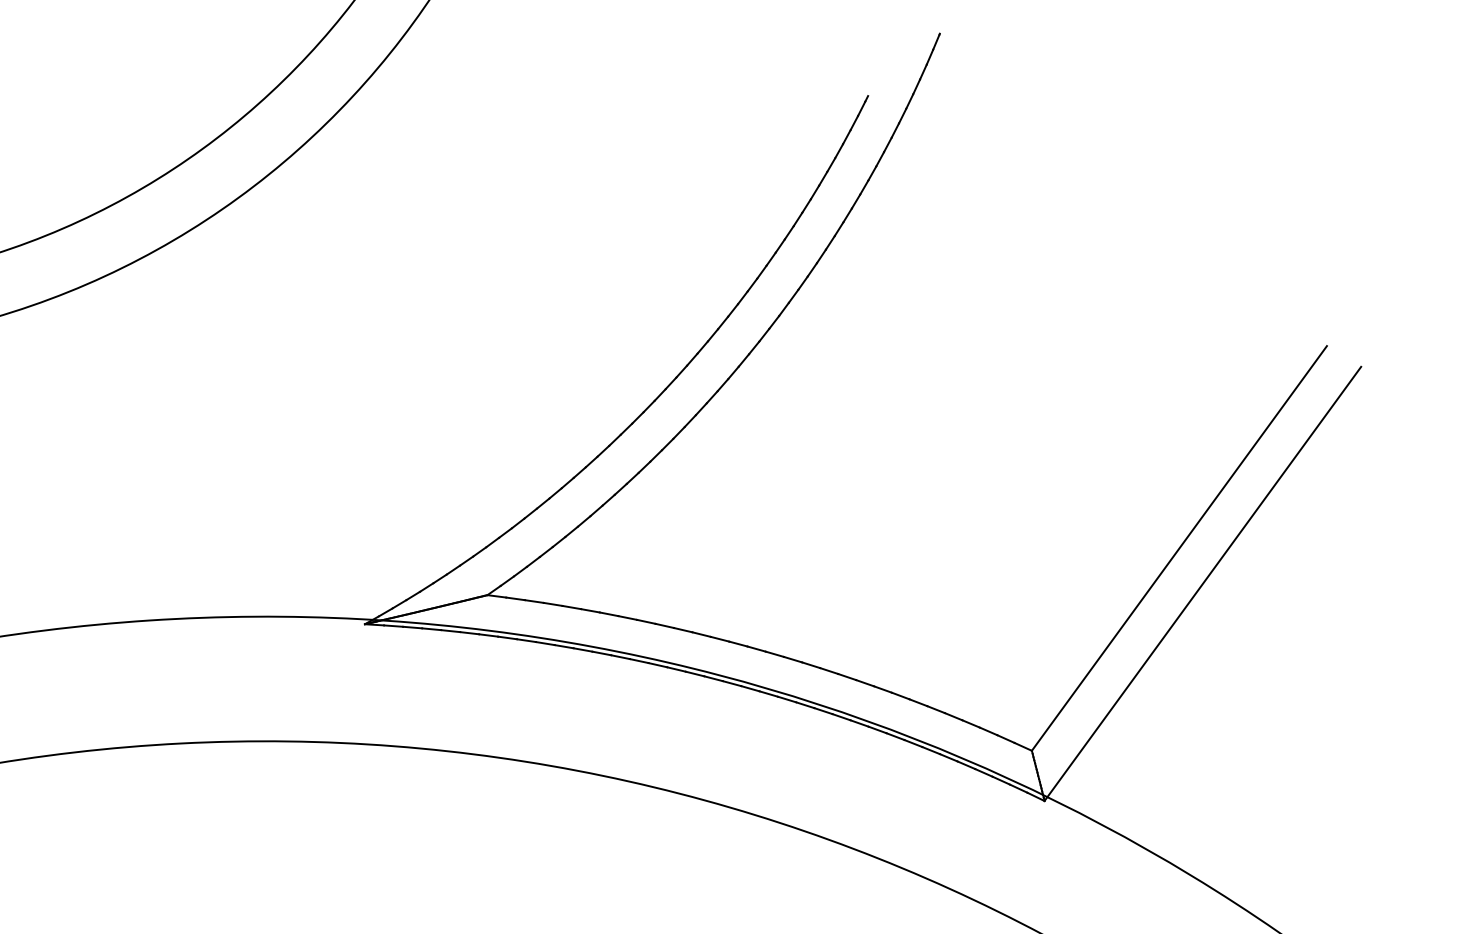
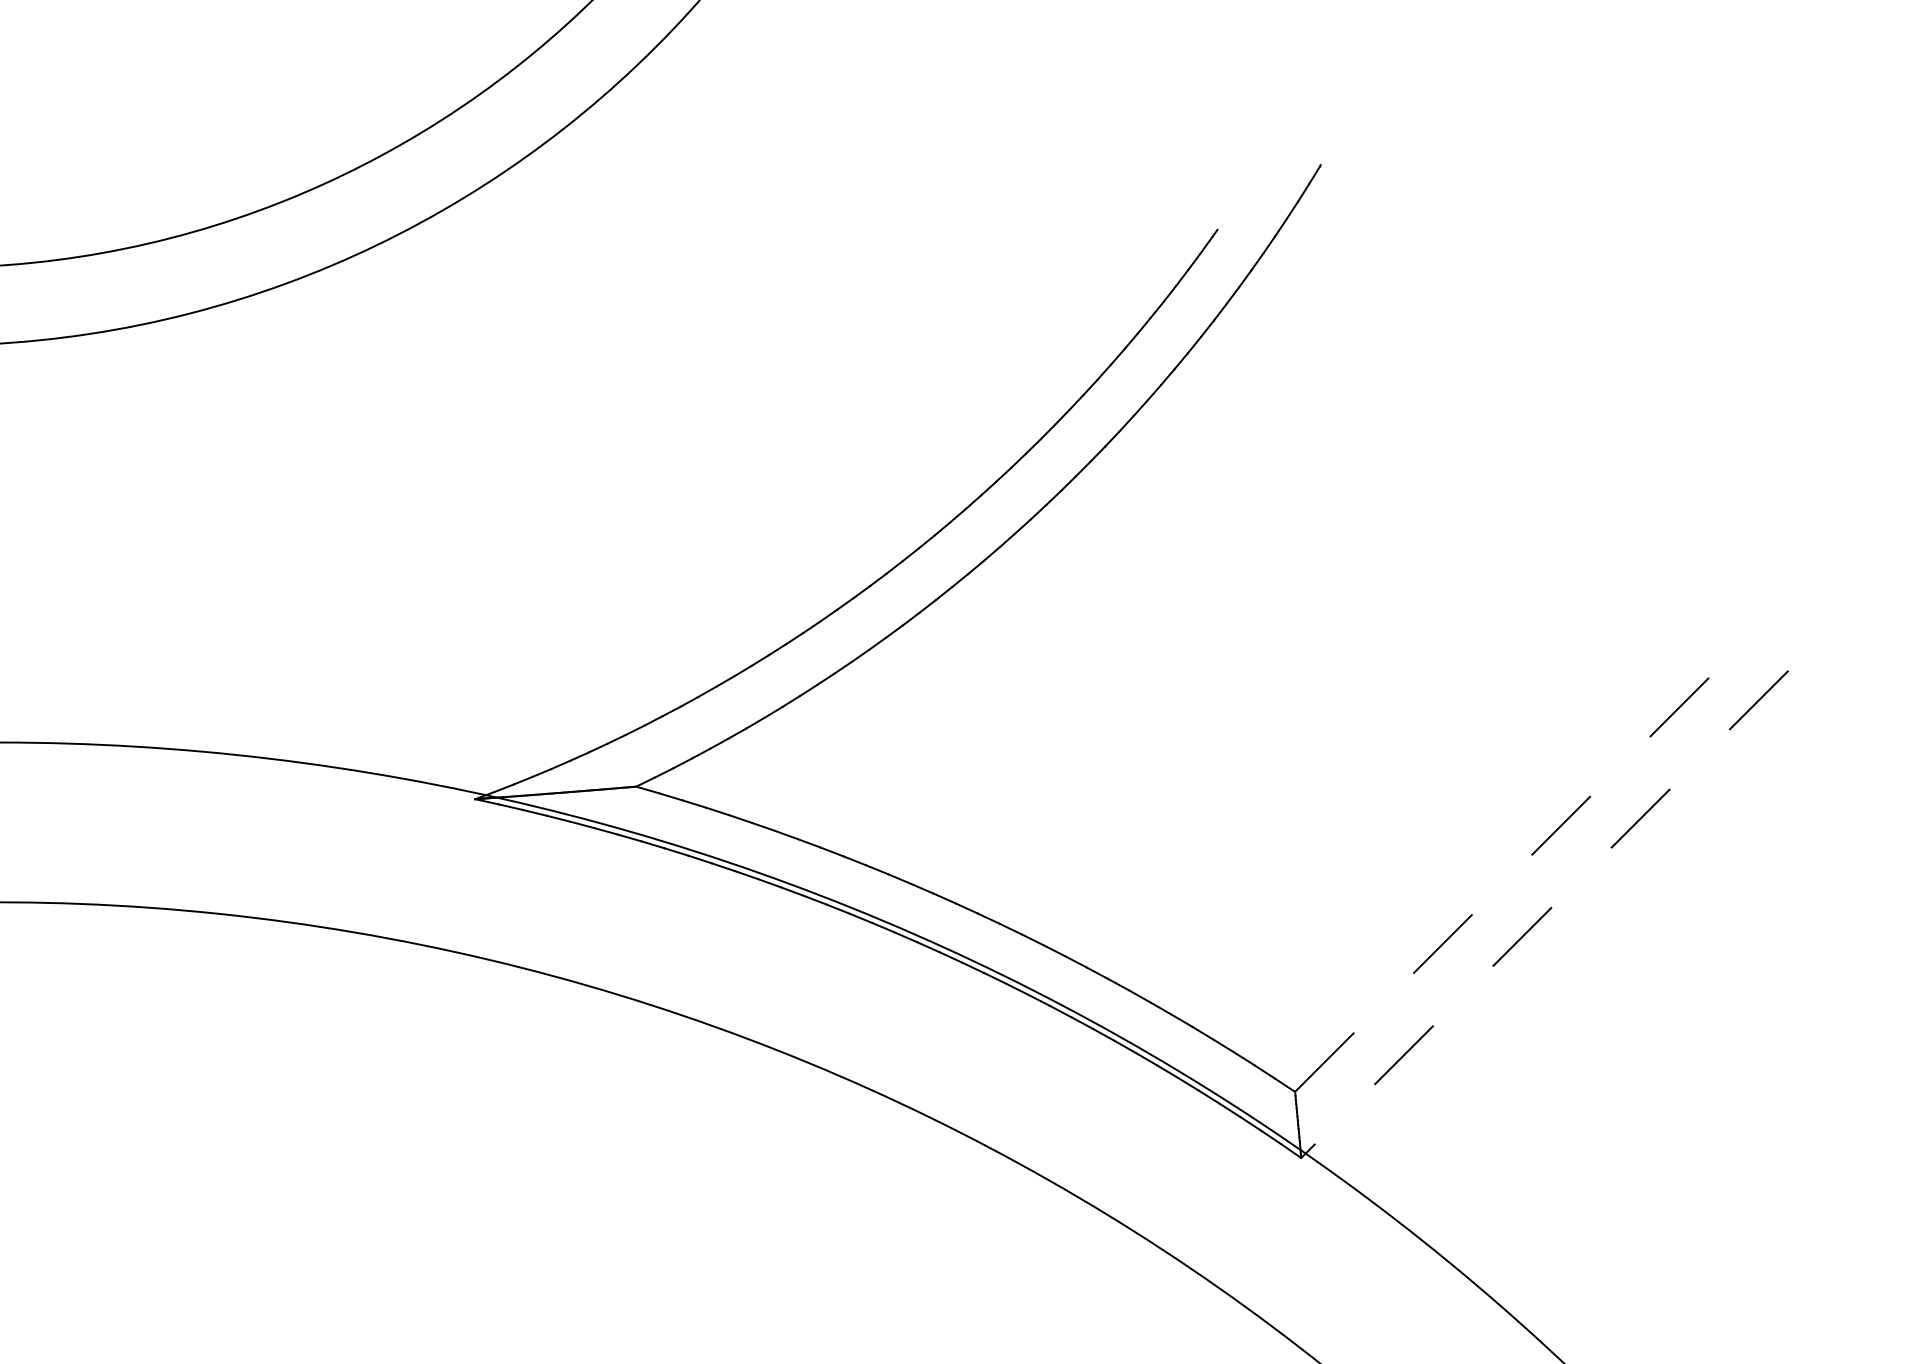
line: (1179, 548) -> (1522, 864), solid -> dashed
line: (1202, 584) -> (1544, 914), solid -> dashed

